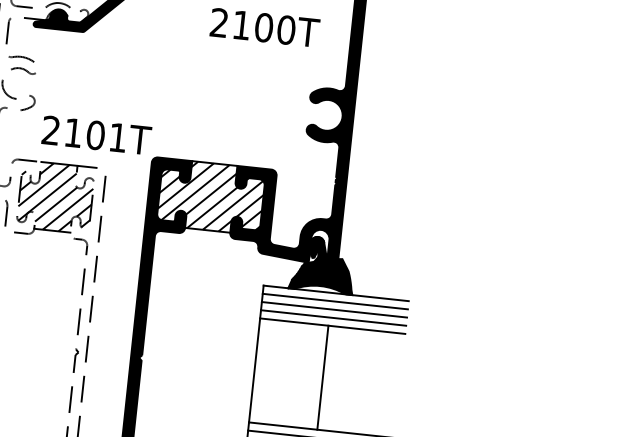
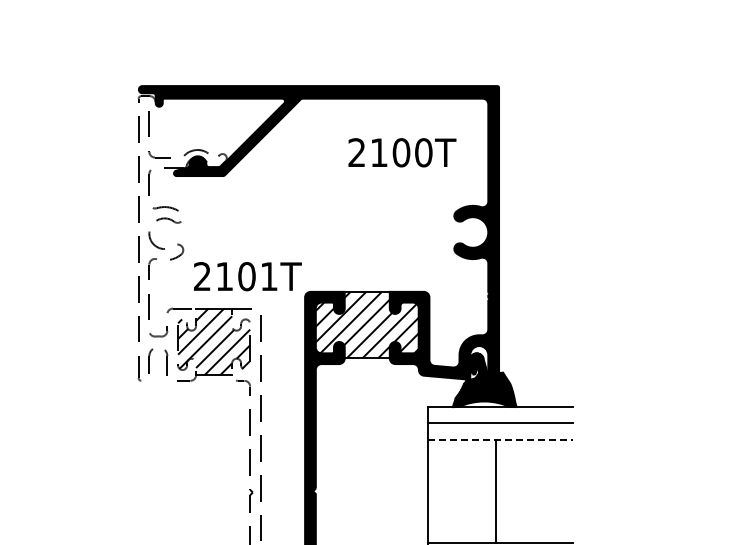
line: (335, 301) -> (500, 415), removed
line: (333, 317) -> (500, 431), removed
line: (333, 326) -> (501, 439), solid -> dashed

